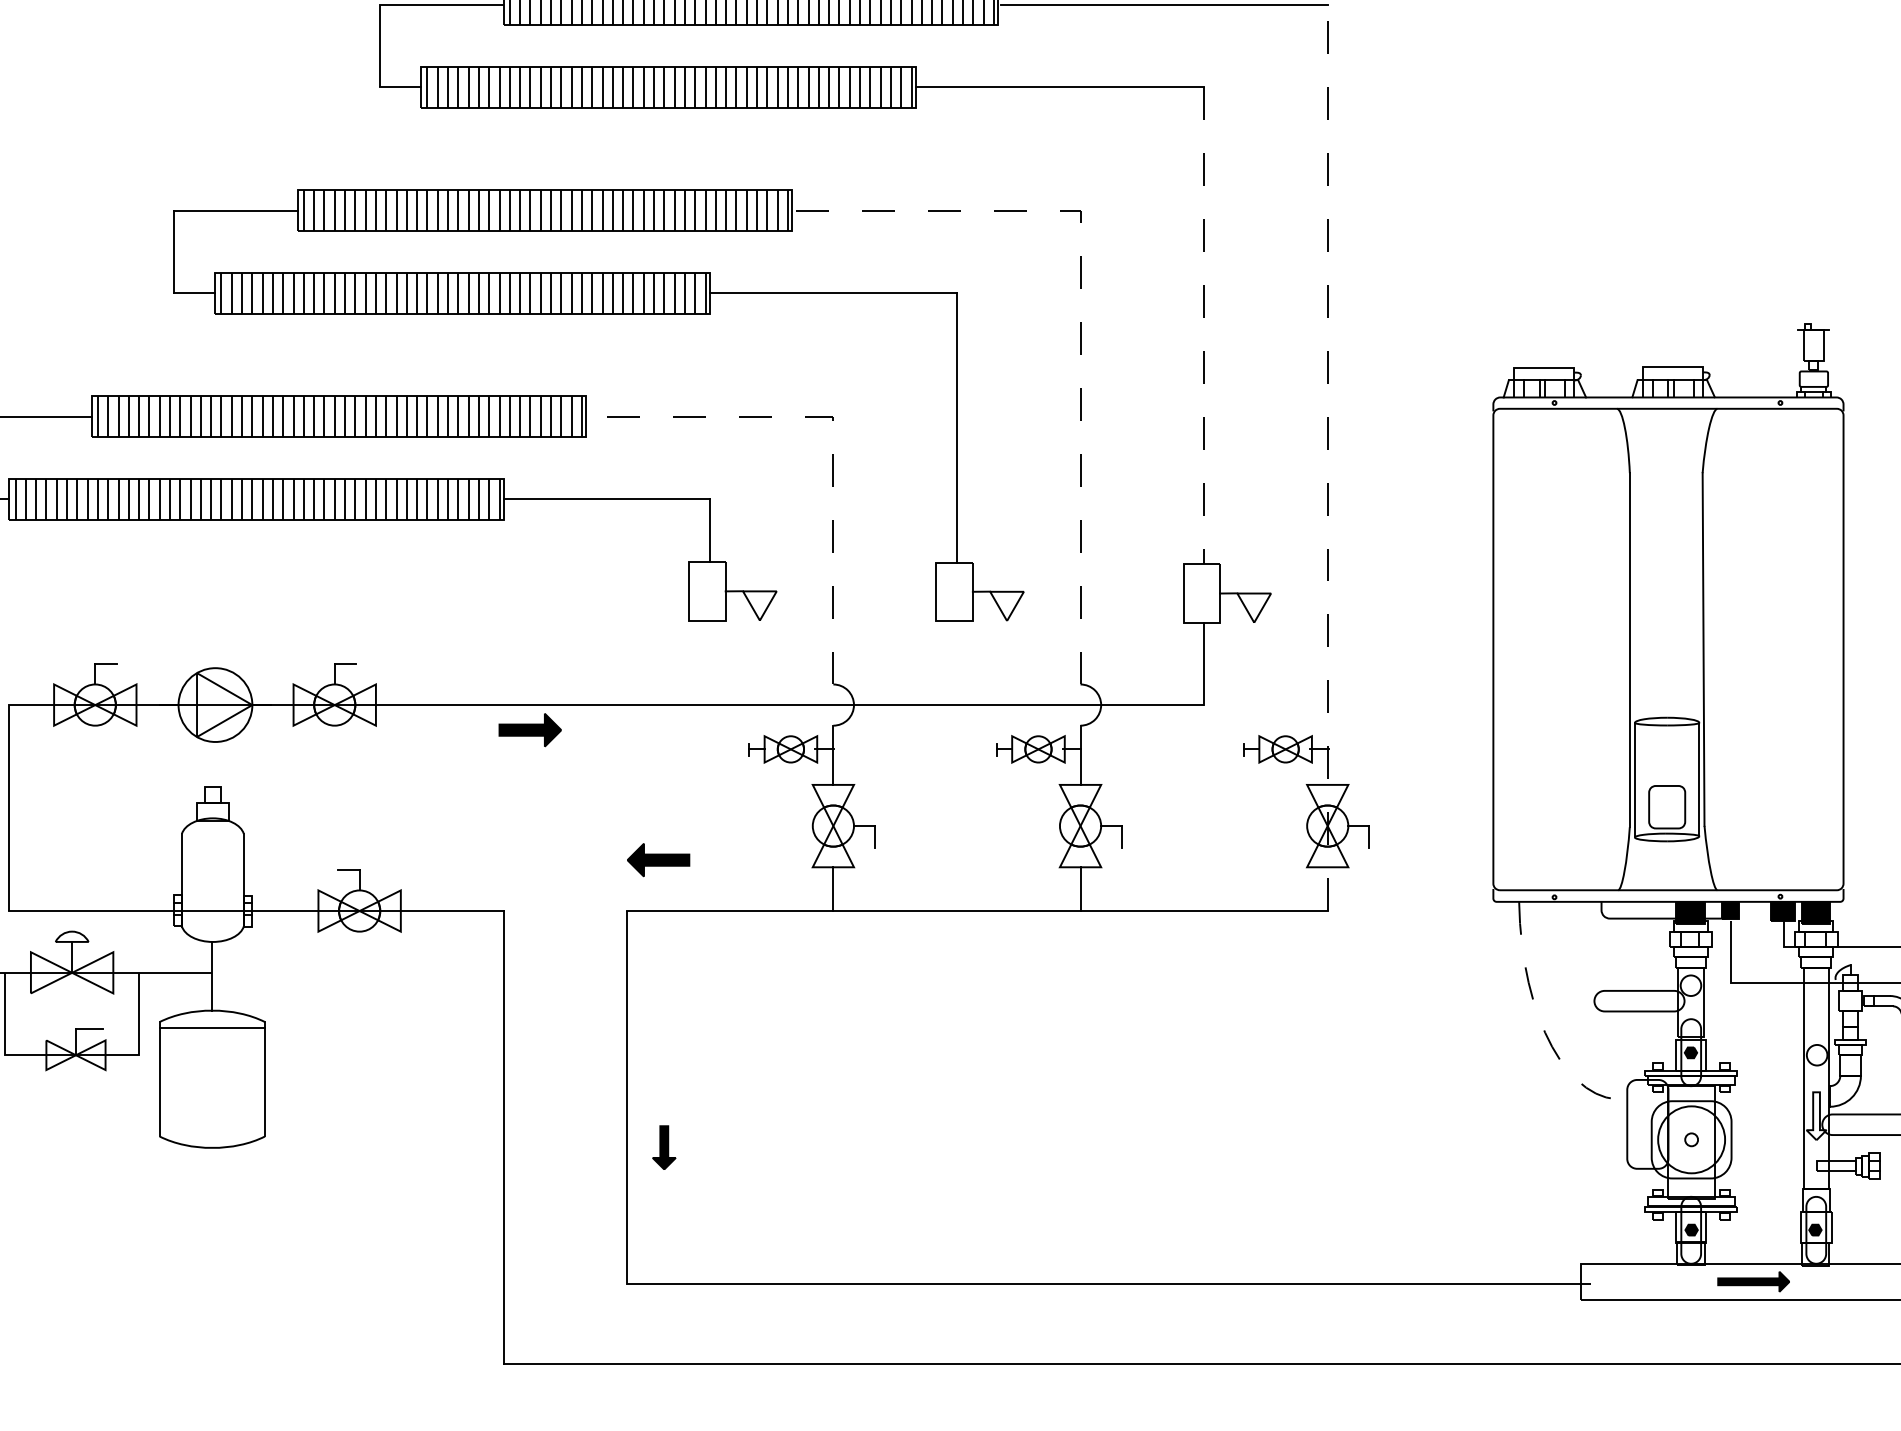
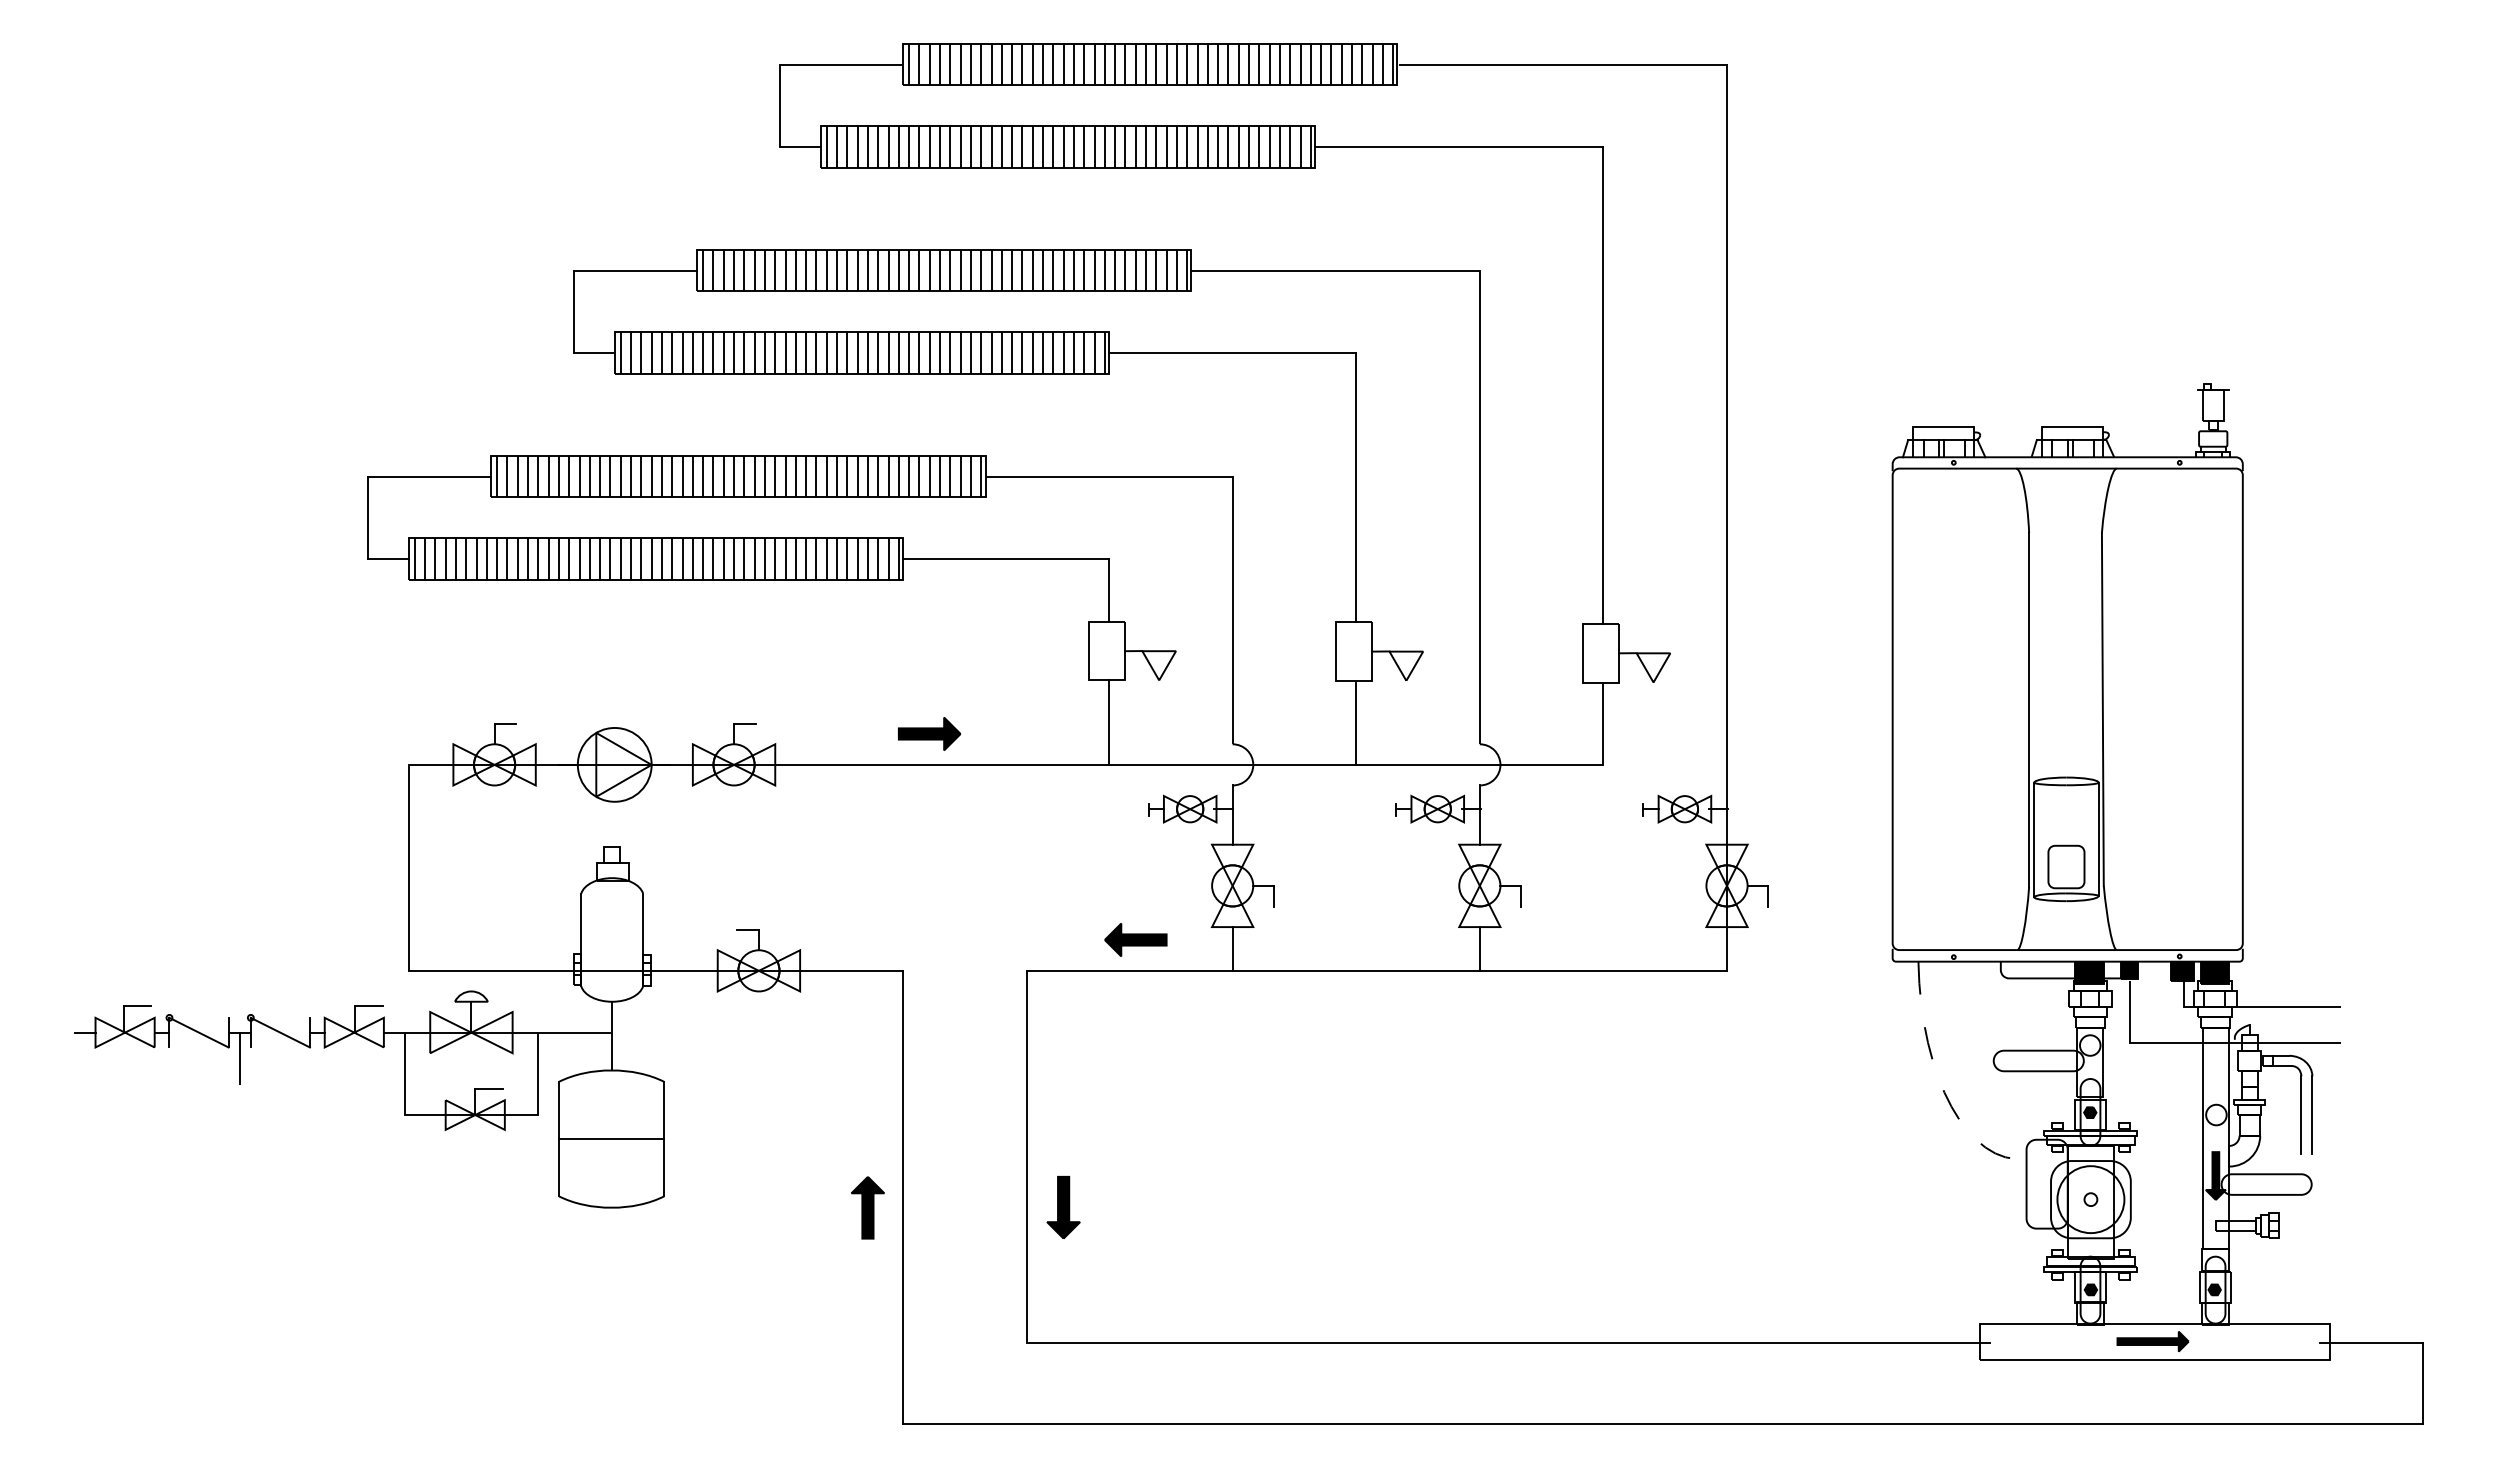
line: (1080, 302) -> (1479, 362), dashed -> solid
line: (1204, 325) -> (1603, 385), dashed -> solid
line: (833, 425) -> (1232, 485), dashed -> solid
line: (1328, 457) -> (1727, 517), dashed -> solid
line: (710, 662) -> (1109, 722), added
line: (957, 663) -> (1356, 723), added
part: (530, 729) -> (929, 733), moved
part: (658, 859) -> (1135, 939), moved
line: (212, 1028) -> (611, 1139), moved
fill: (1816, 1116) -> (2215, 1176), added
part: (468, 1147) -> (867, 1207), added
part: (664, 1147) -> (1063, 1207), size x1.43

